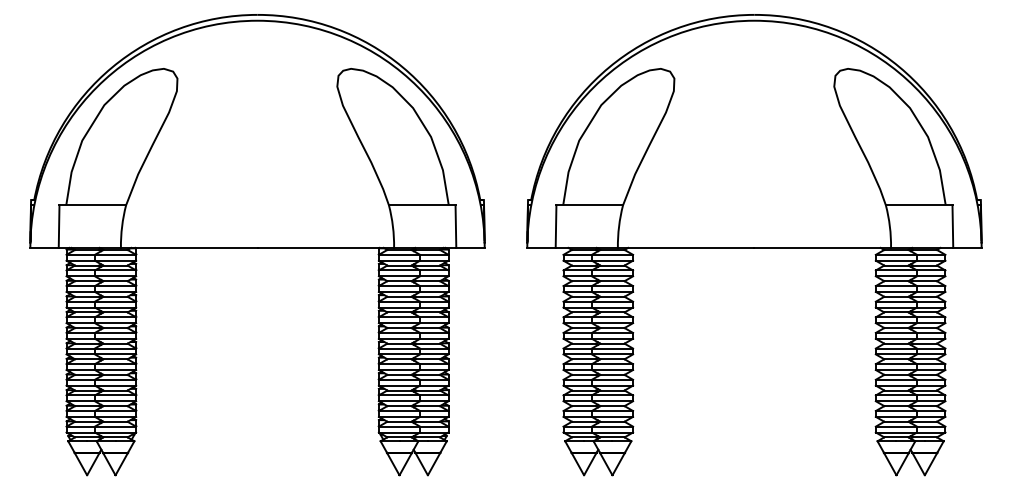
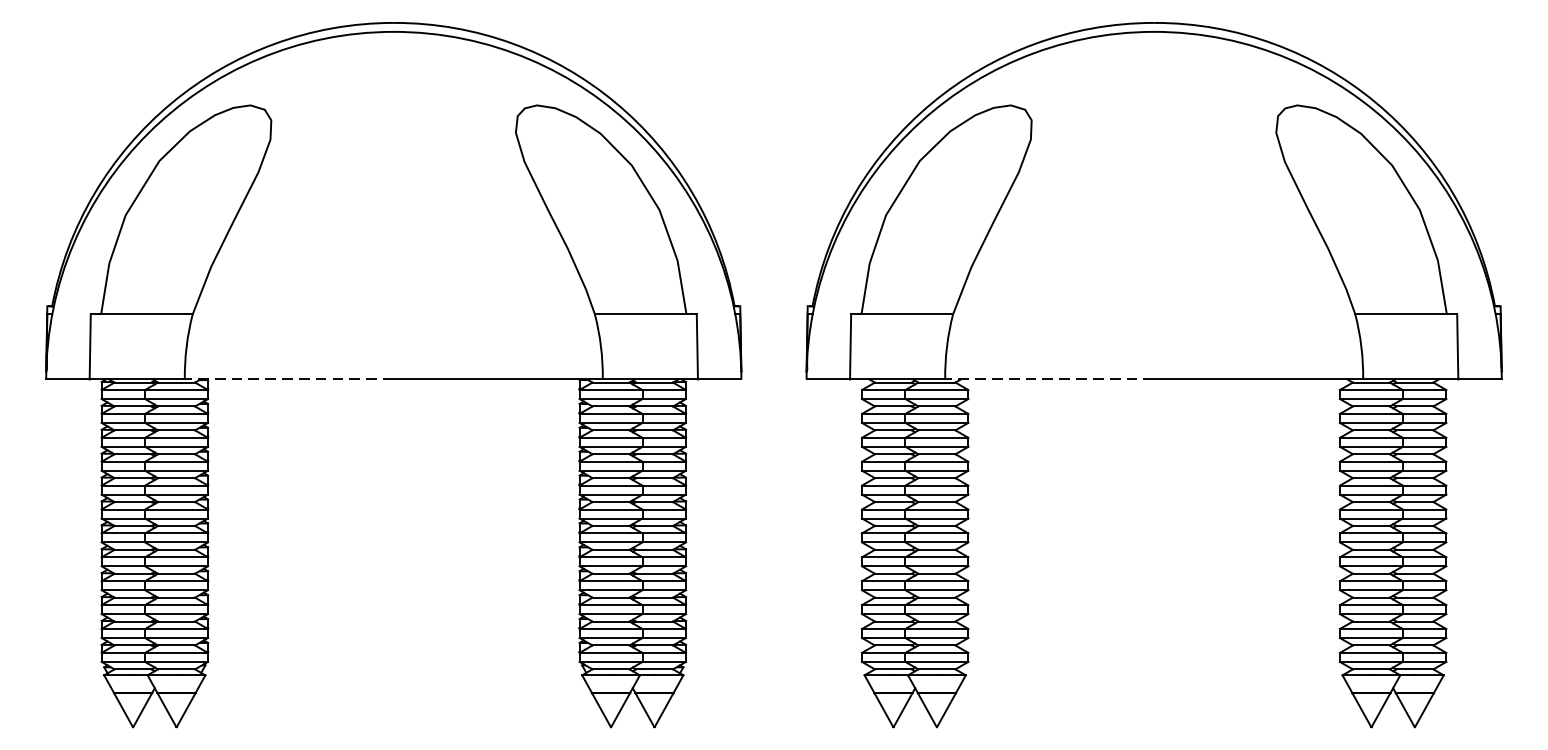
line: (188, 247) -> (288, 378), solid -> dashed
line: (685, 247) -> (1048, 378), solid -> dashed

